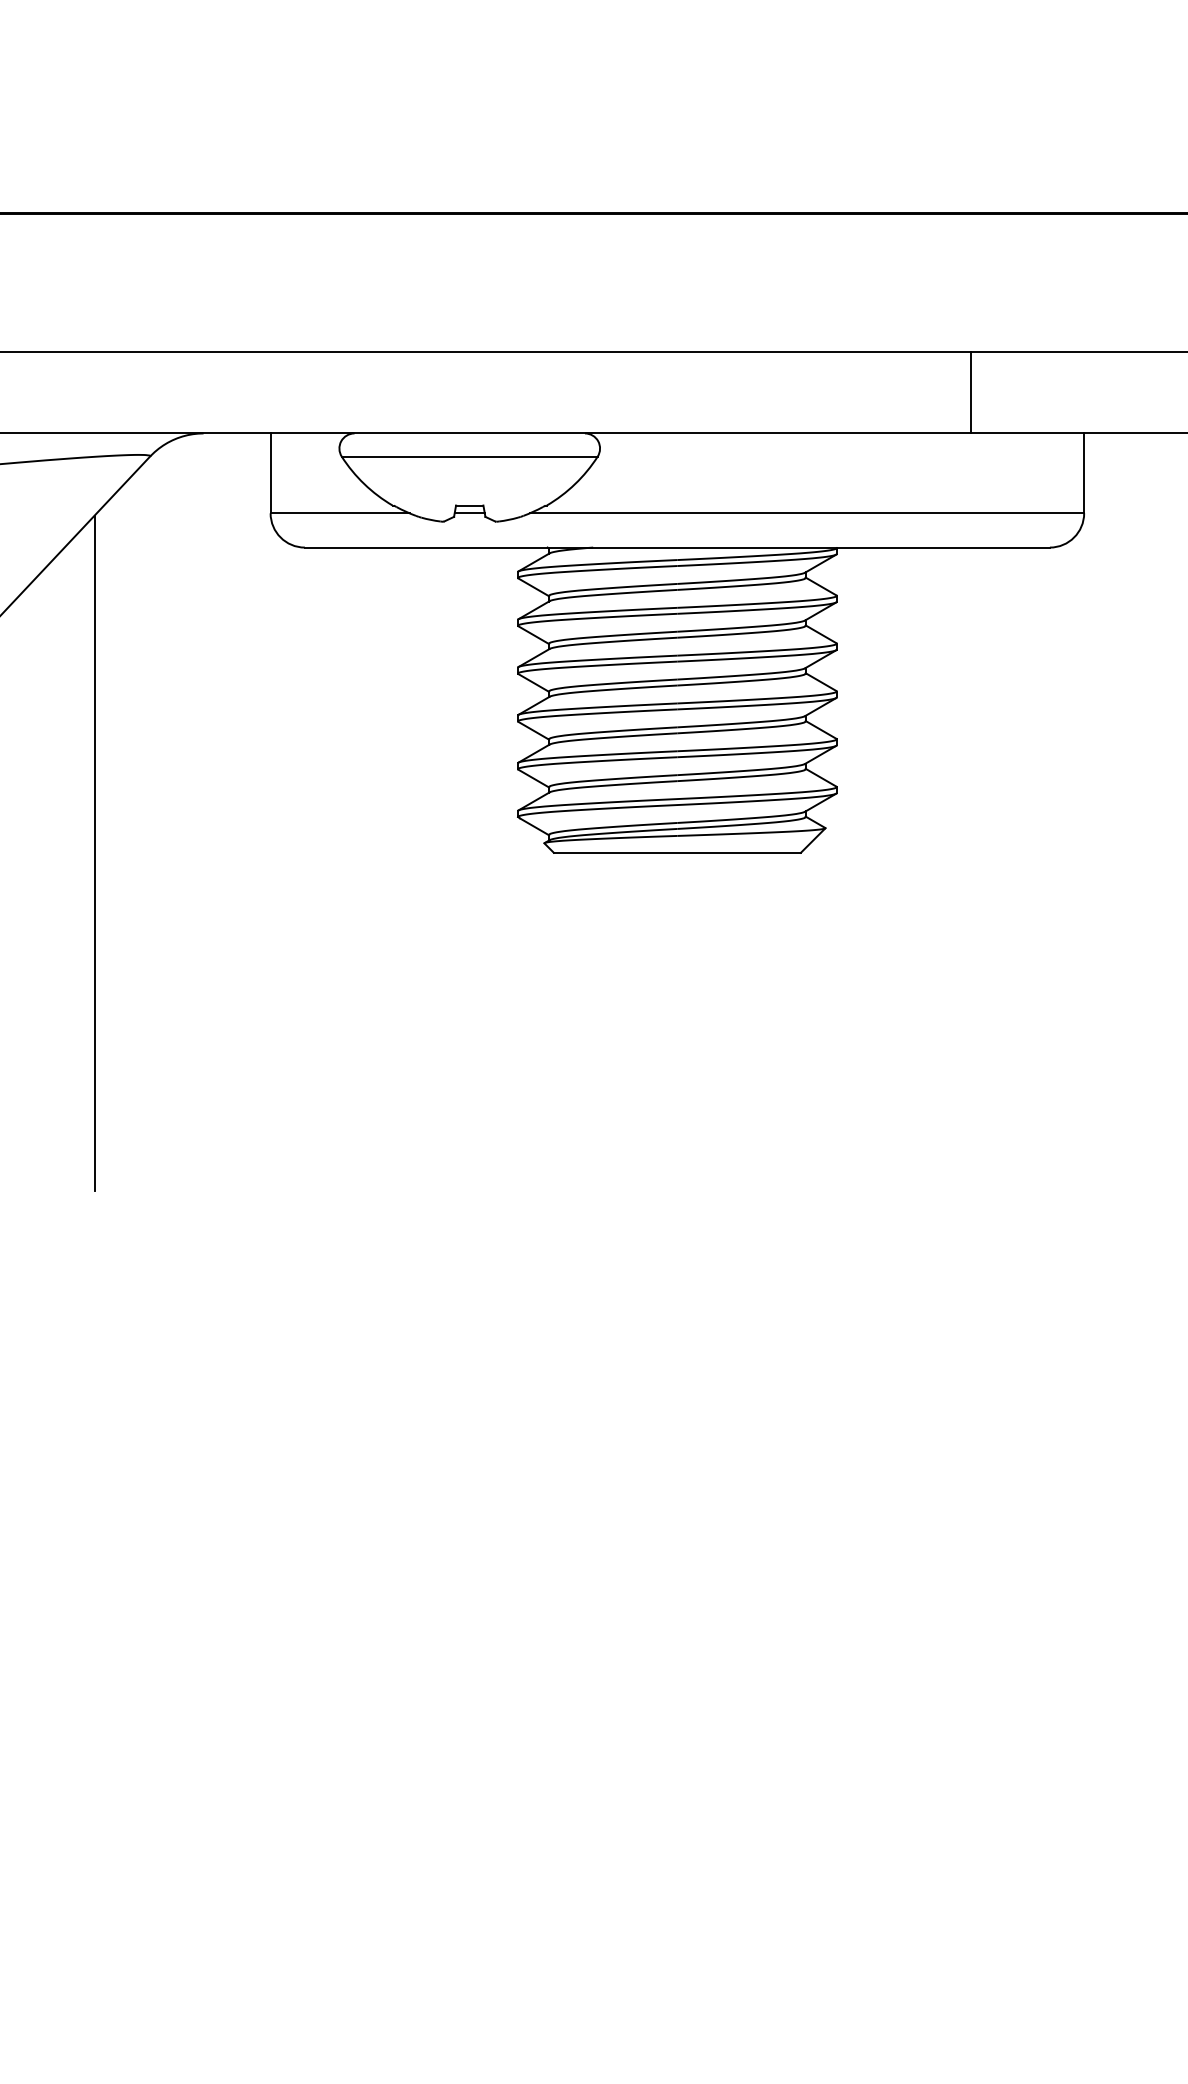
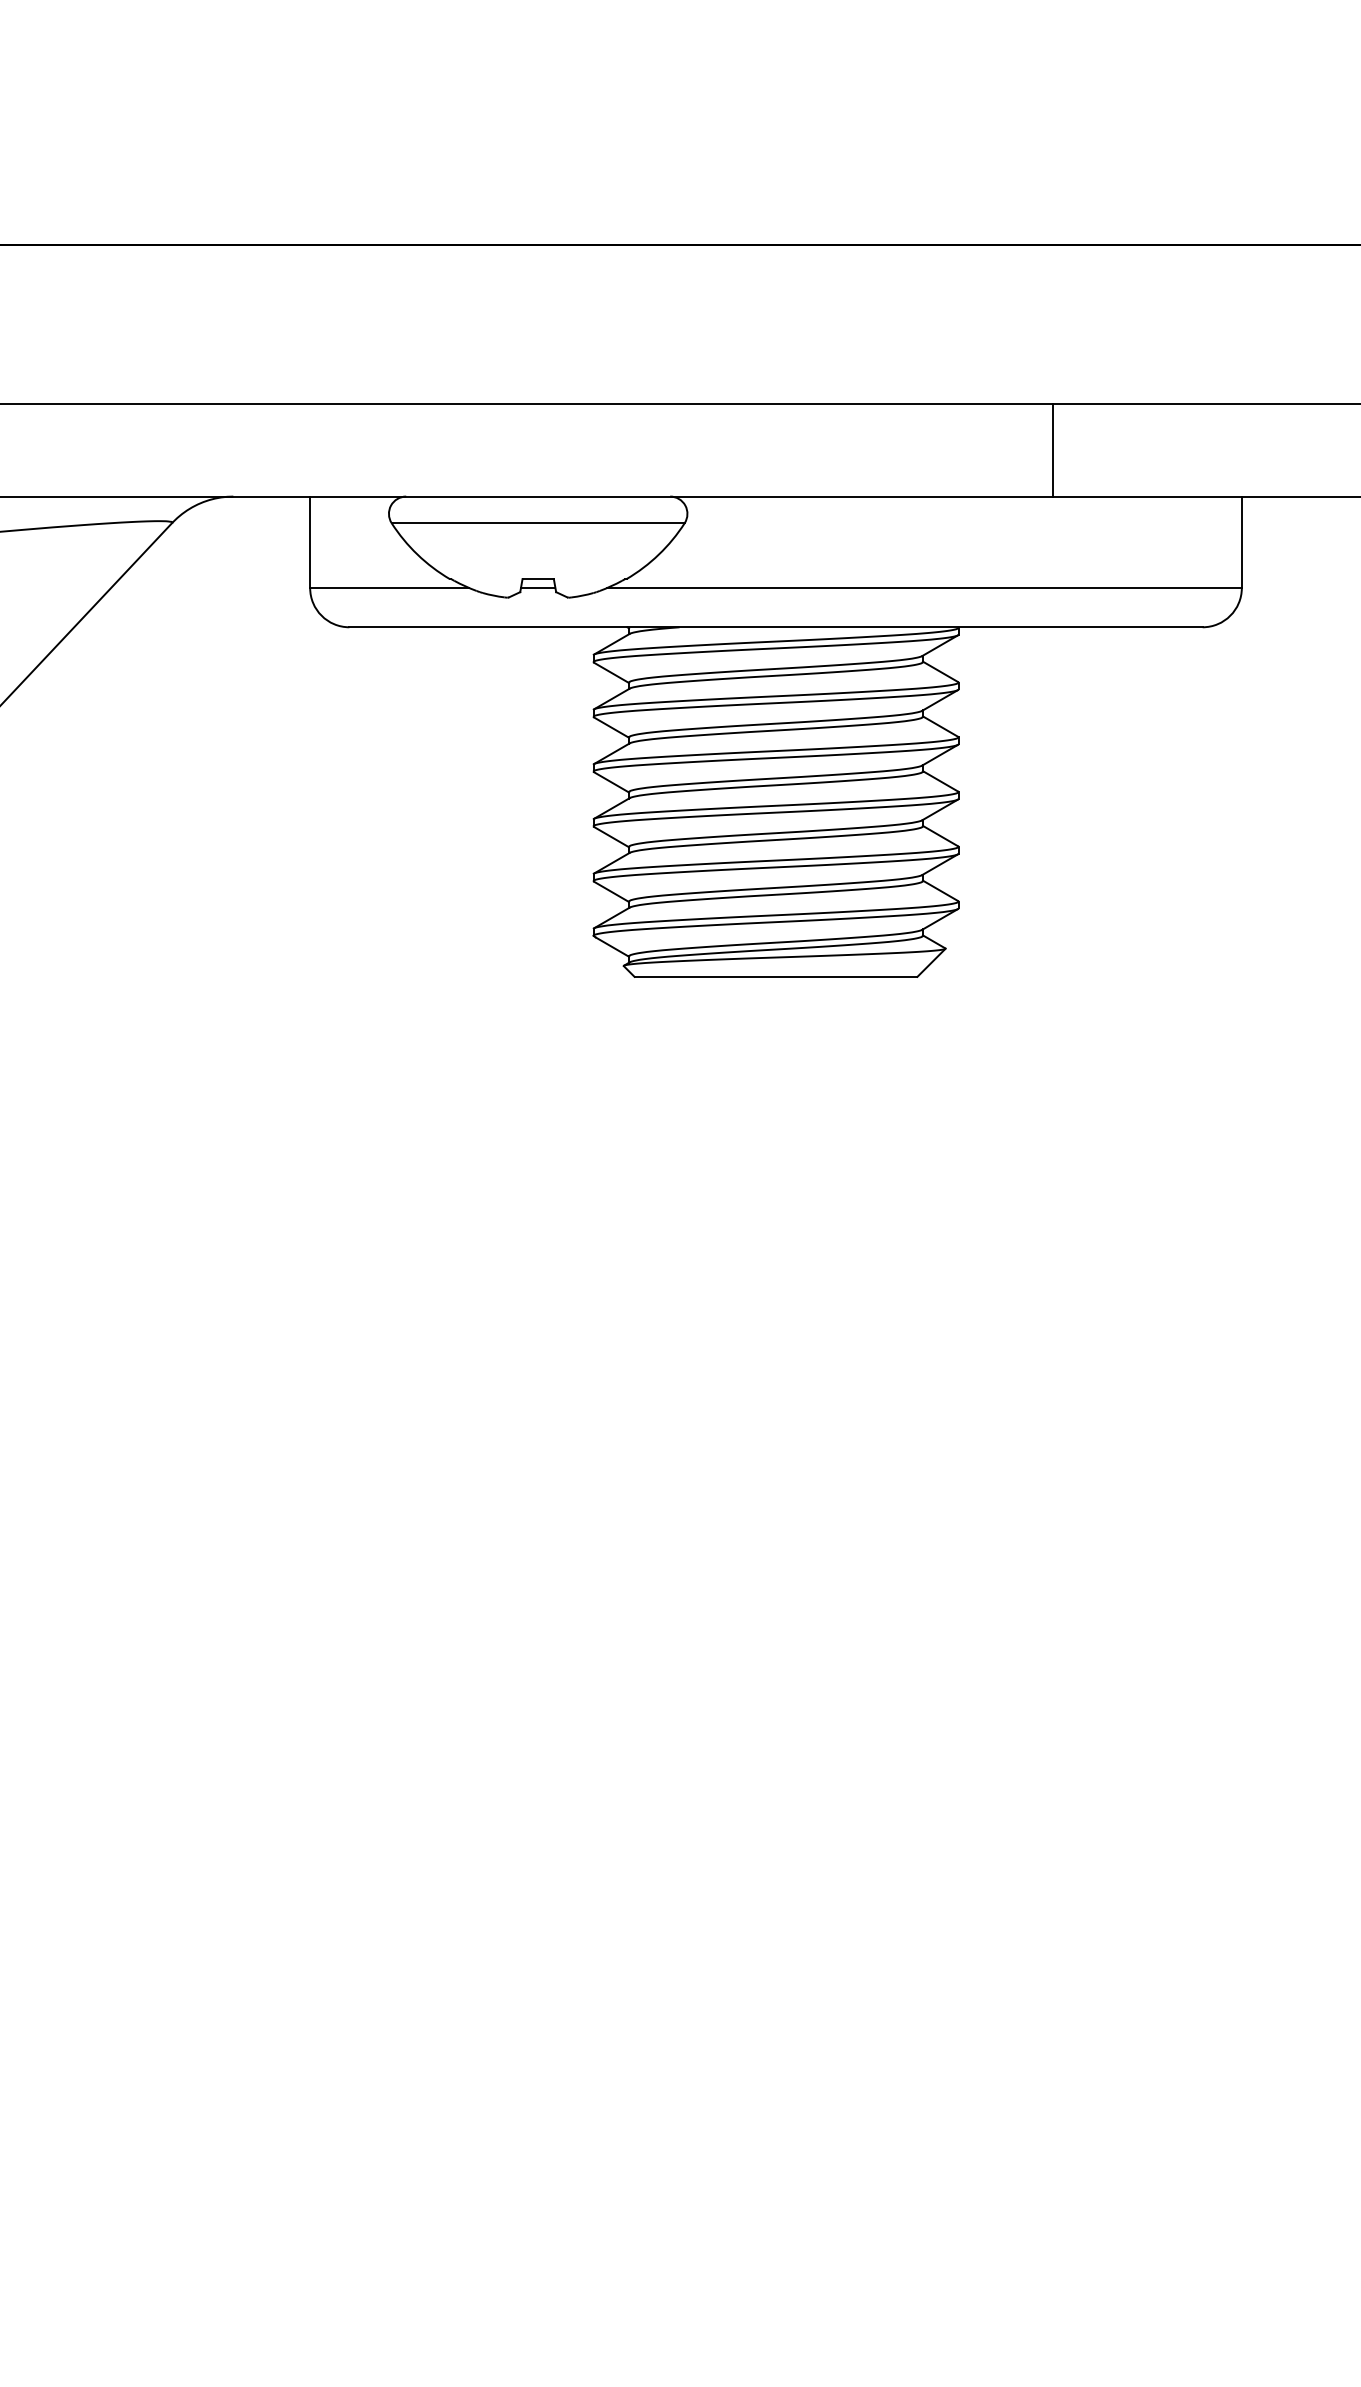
line: (971, 392) -> (1053, 449), moved
line: (94, 852) -> (108, 976), removed

